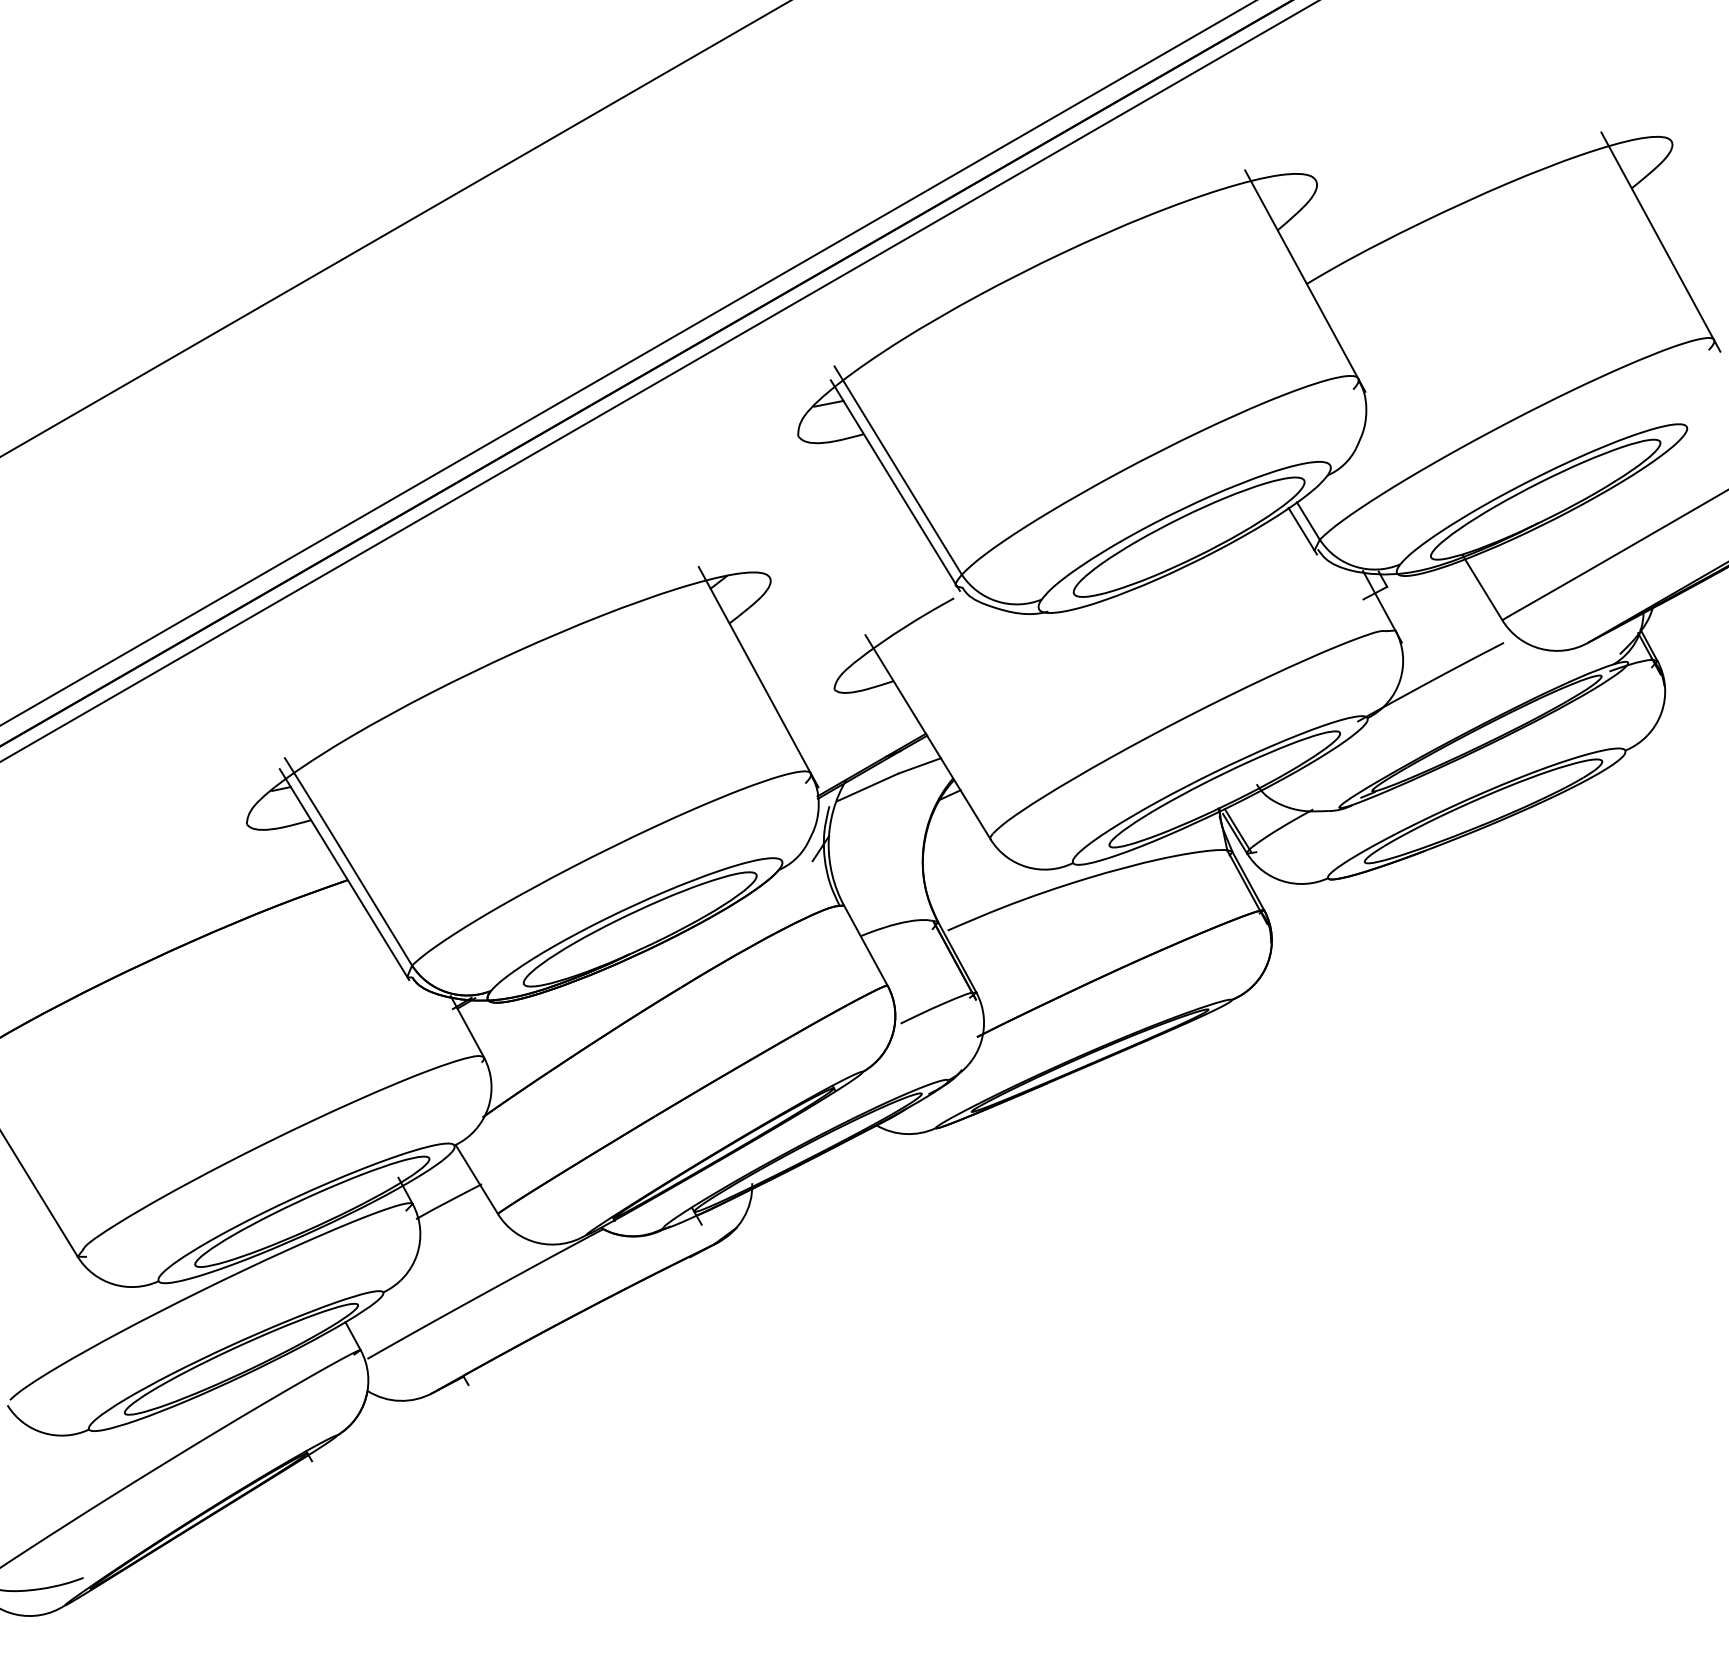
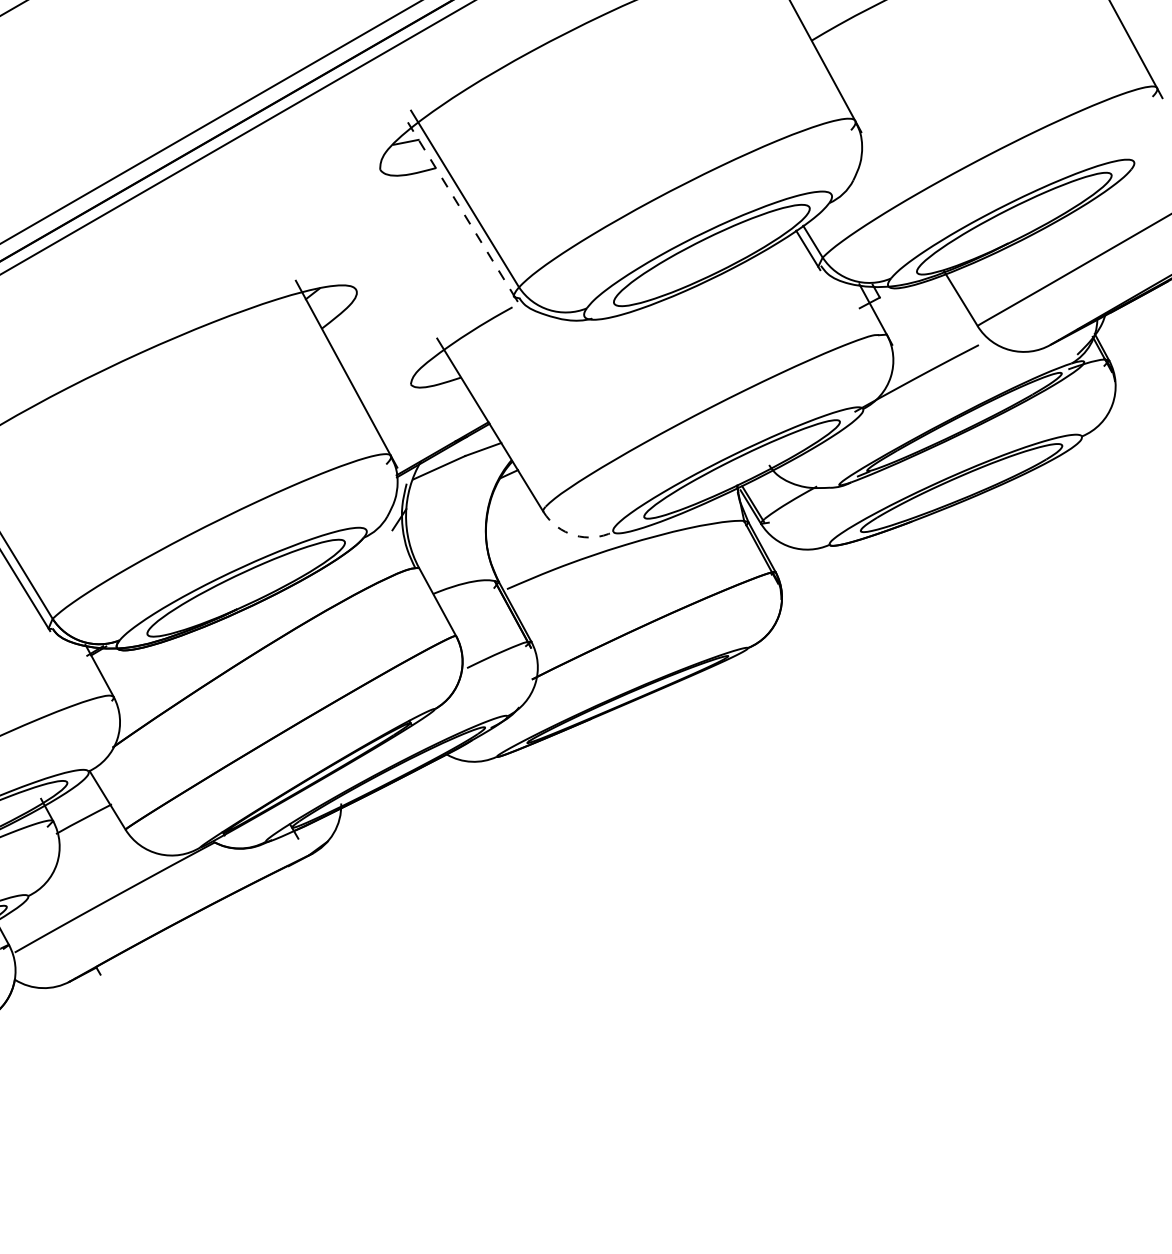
line: (894, 483) -> (461, 209), solid -> dashed
arc: (1027, 867) -> (574, 535), solid -> dashed

